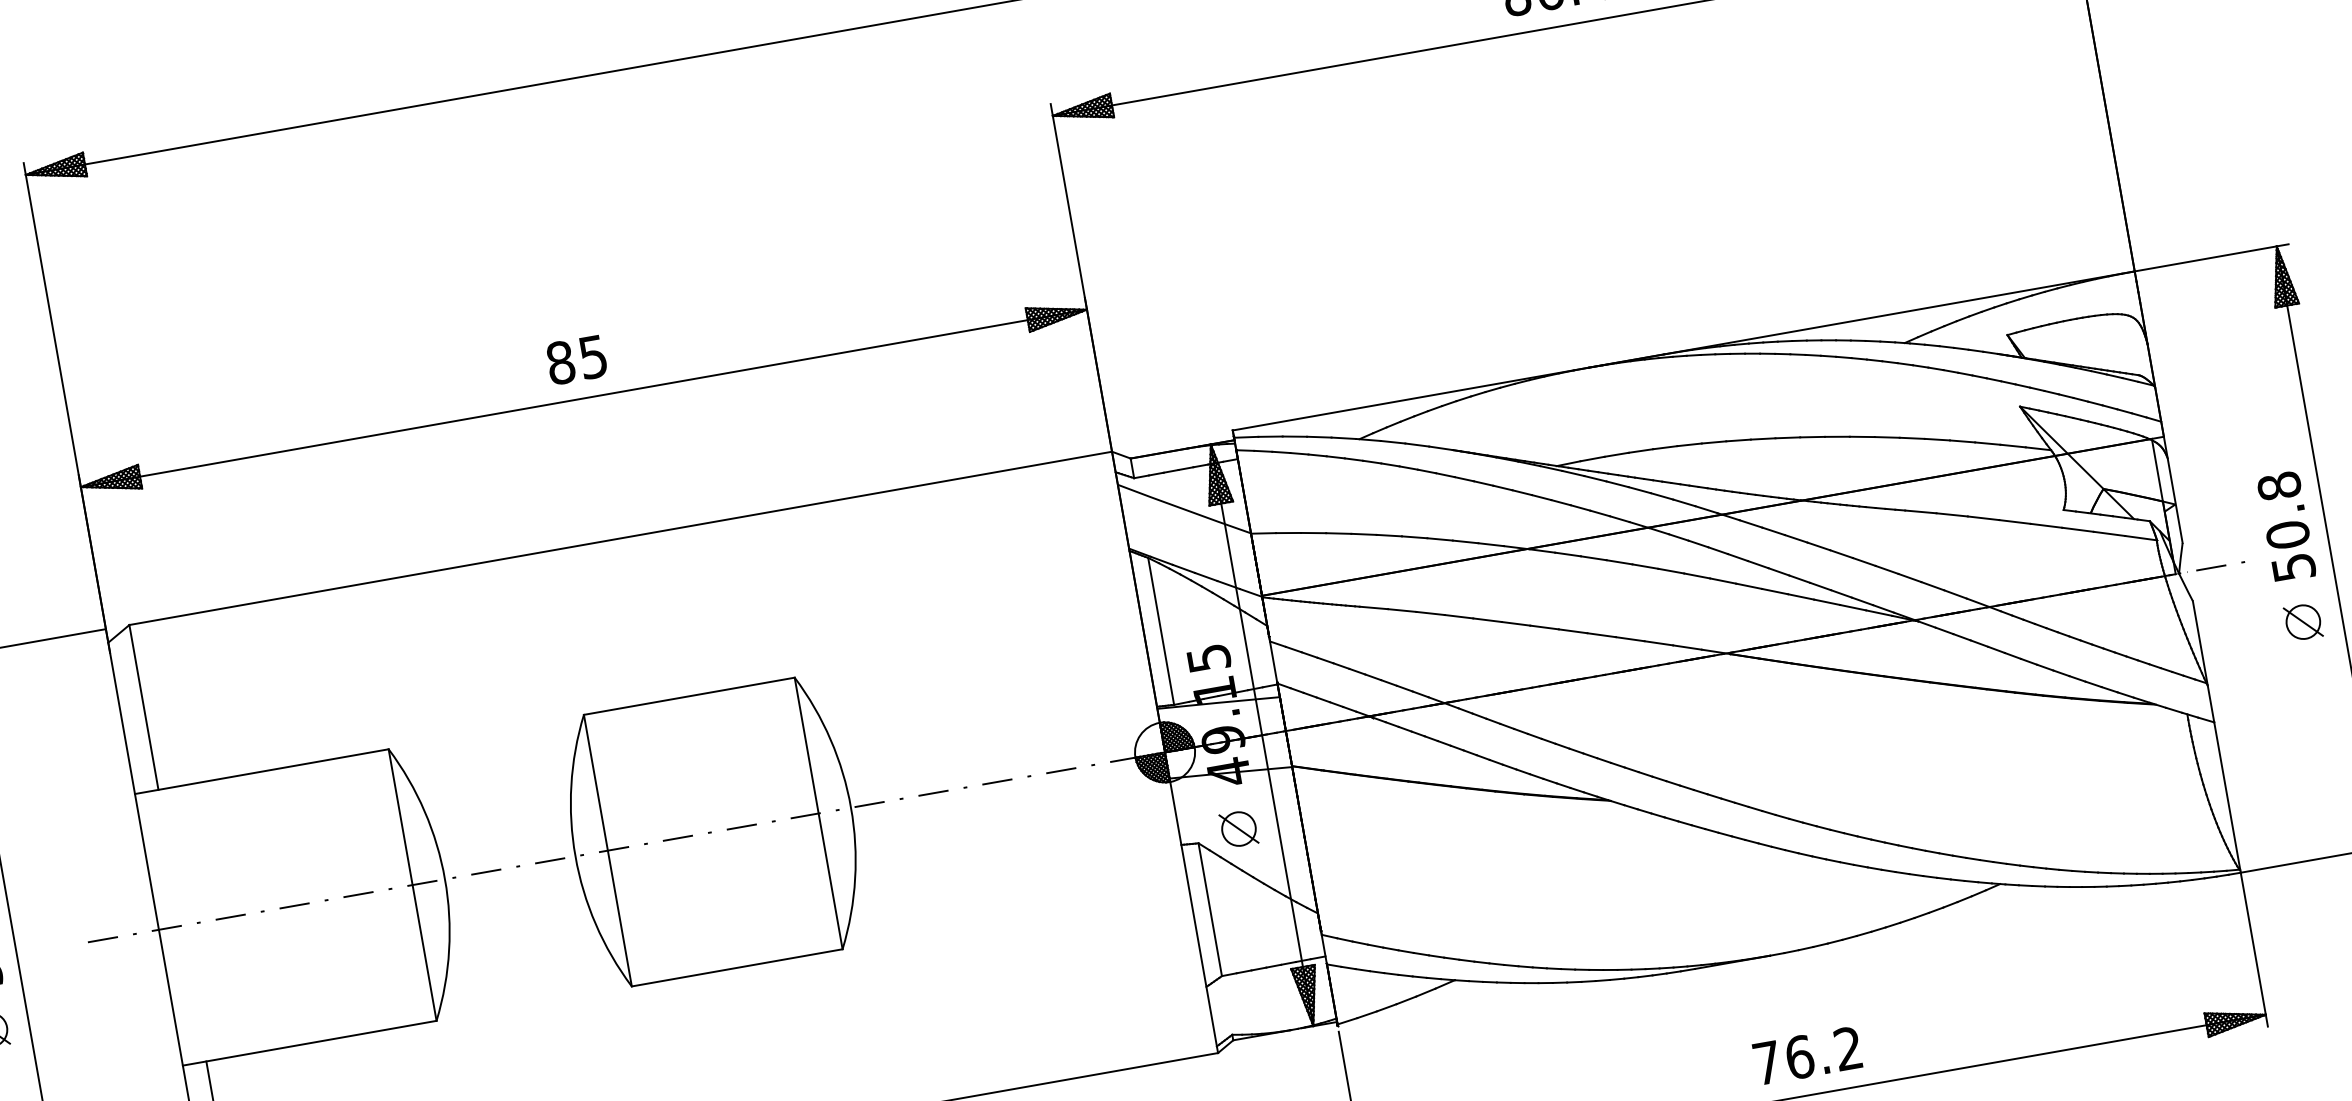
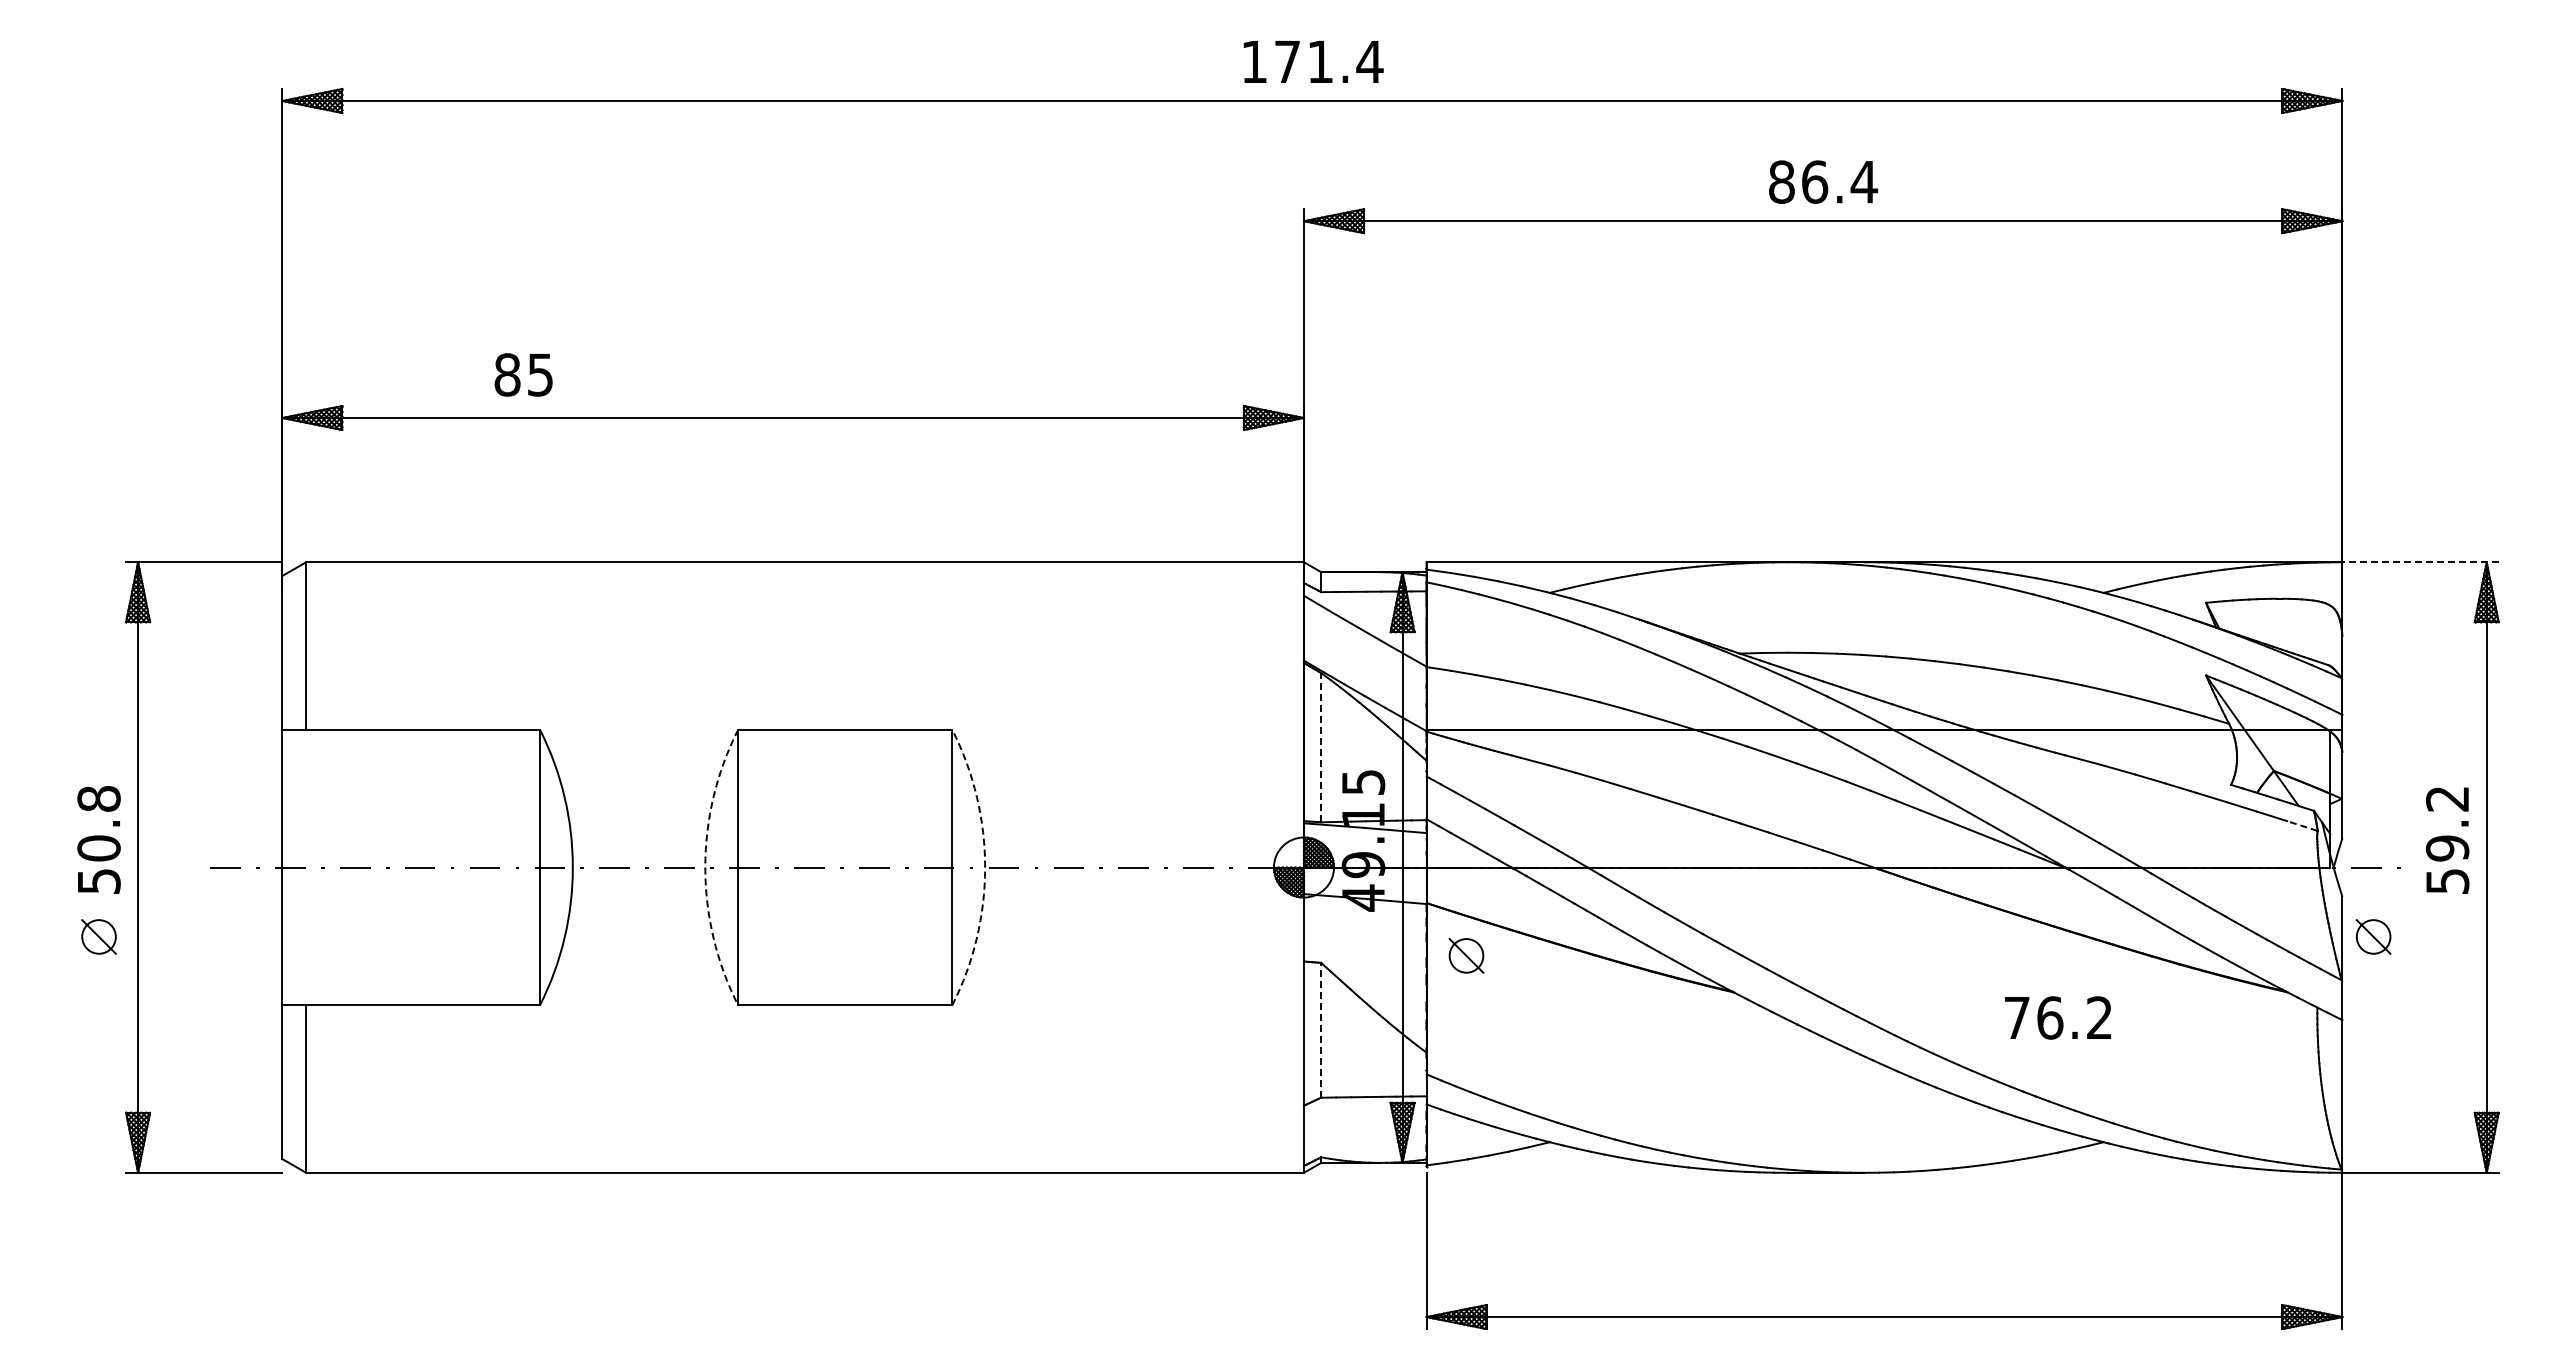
line: (2211, 258) -> (2420, 562), solid -> dashed
text: (576, 359) -> (523, 374), moved
text: (2283, 510) -> (2447, 823), 50.8 -> 59.2
line: (2141, 538) -> (2302, 826), solid -> dashed
part: (2303, 621) -> (2373, 936), moved
line: (1161, 631) -> (1321, 747), solid -> dashed
arc: (851, 807) -> (985, 867), solid -> dashed
part: (1238, 828) -> (1466, 955), moved
arc: (575, 856) -> (705, 867), solid -> dashed
line: (1210, 908) -> (1321, 1029), solid -> dashed
text: (1807, 1055) -> (2058, 1017), moved

